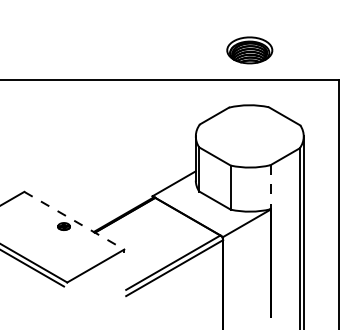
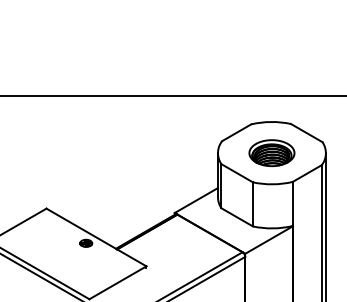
part: (249, 50) -> (271, 153), moved
line: (270, 187) -> (292, 204), dashed -> solid
line: (74, 220) -> (96, 237), dashed -> solid

